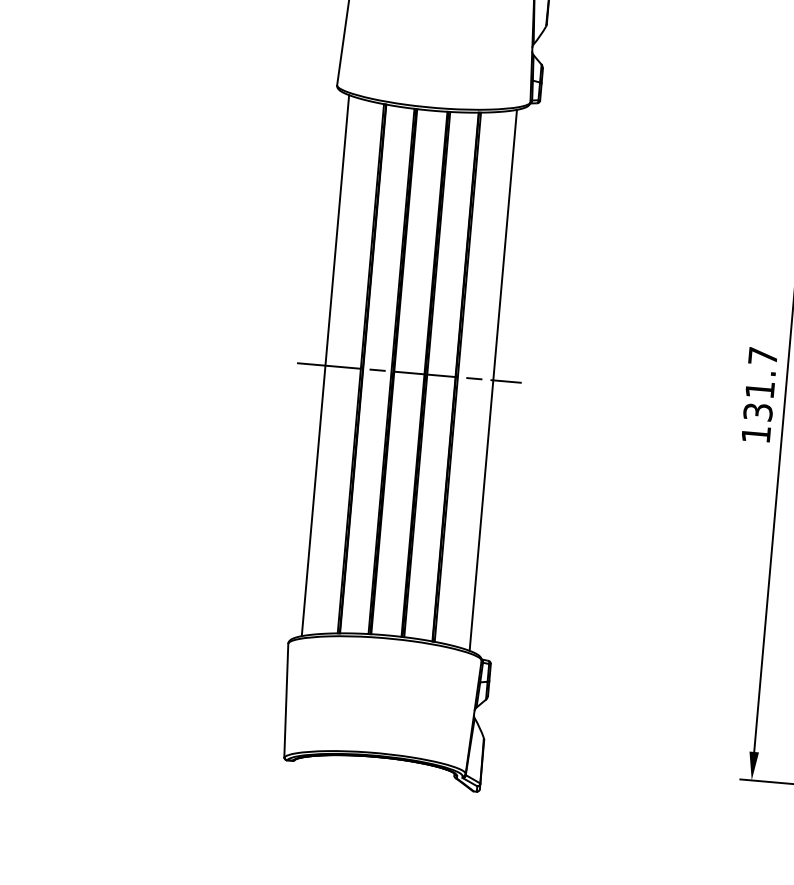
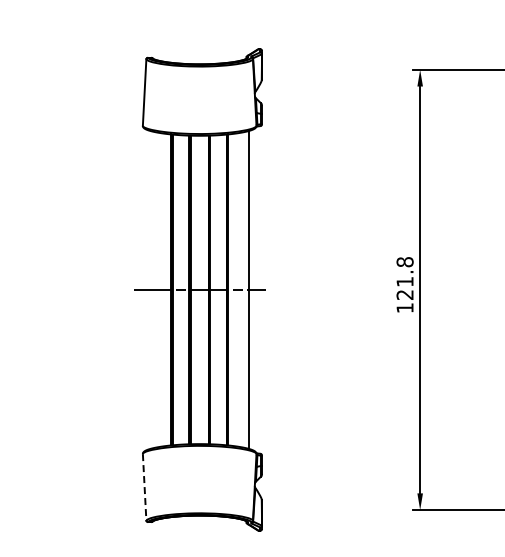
line: (325, 364) -> (150, 289), removed
text: (759, 384) -> (404, 278), 131.7 -> 121.8
line: (286, 700) -> (144, 487), solid -> dashed

